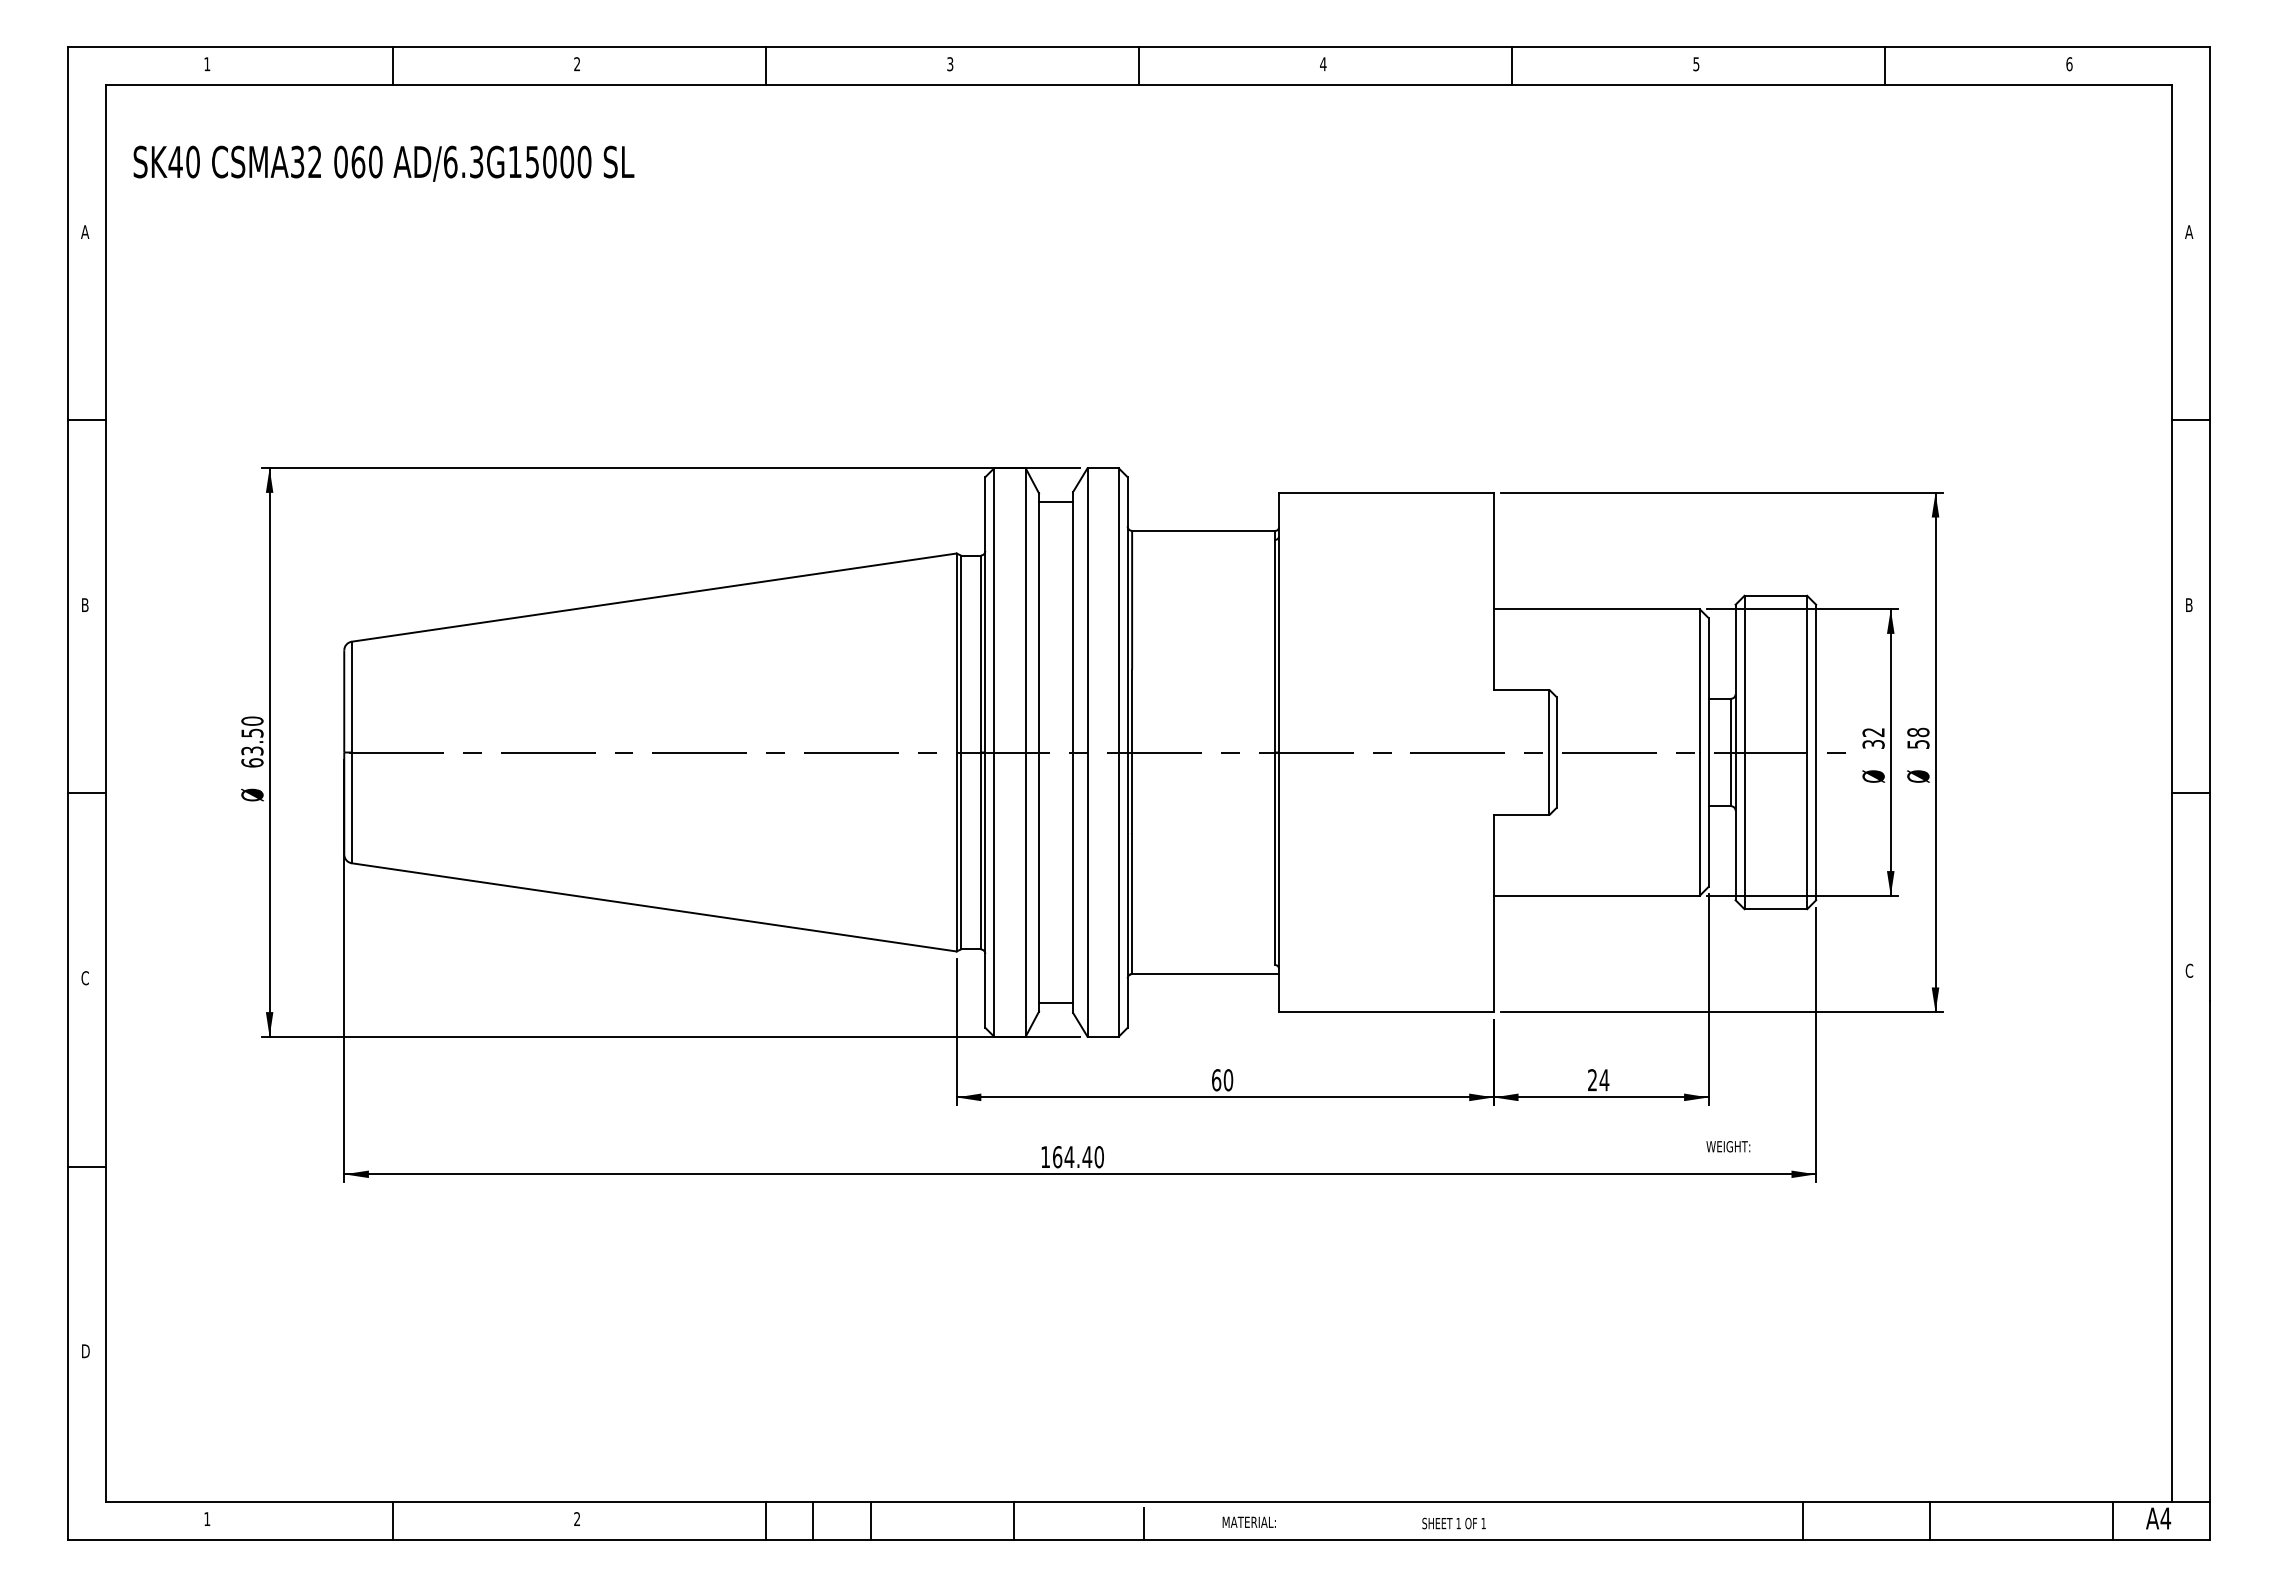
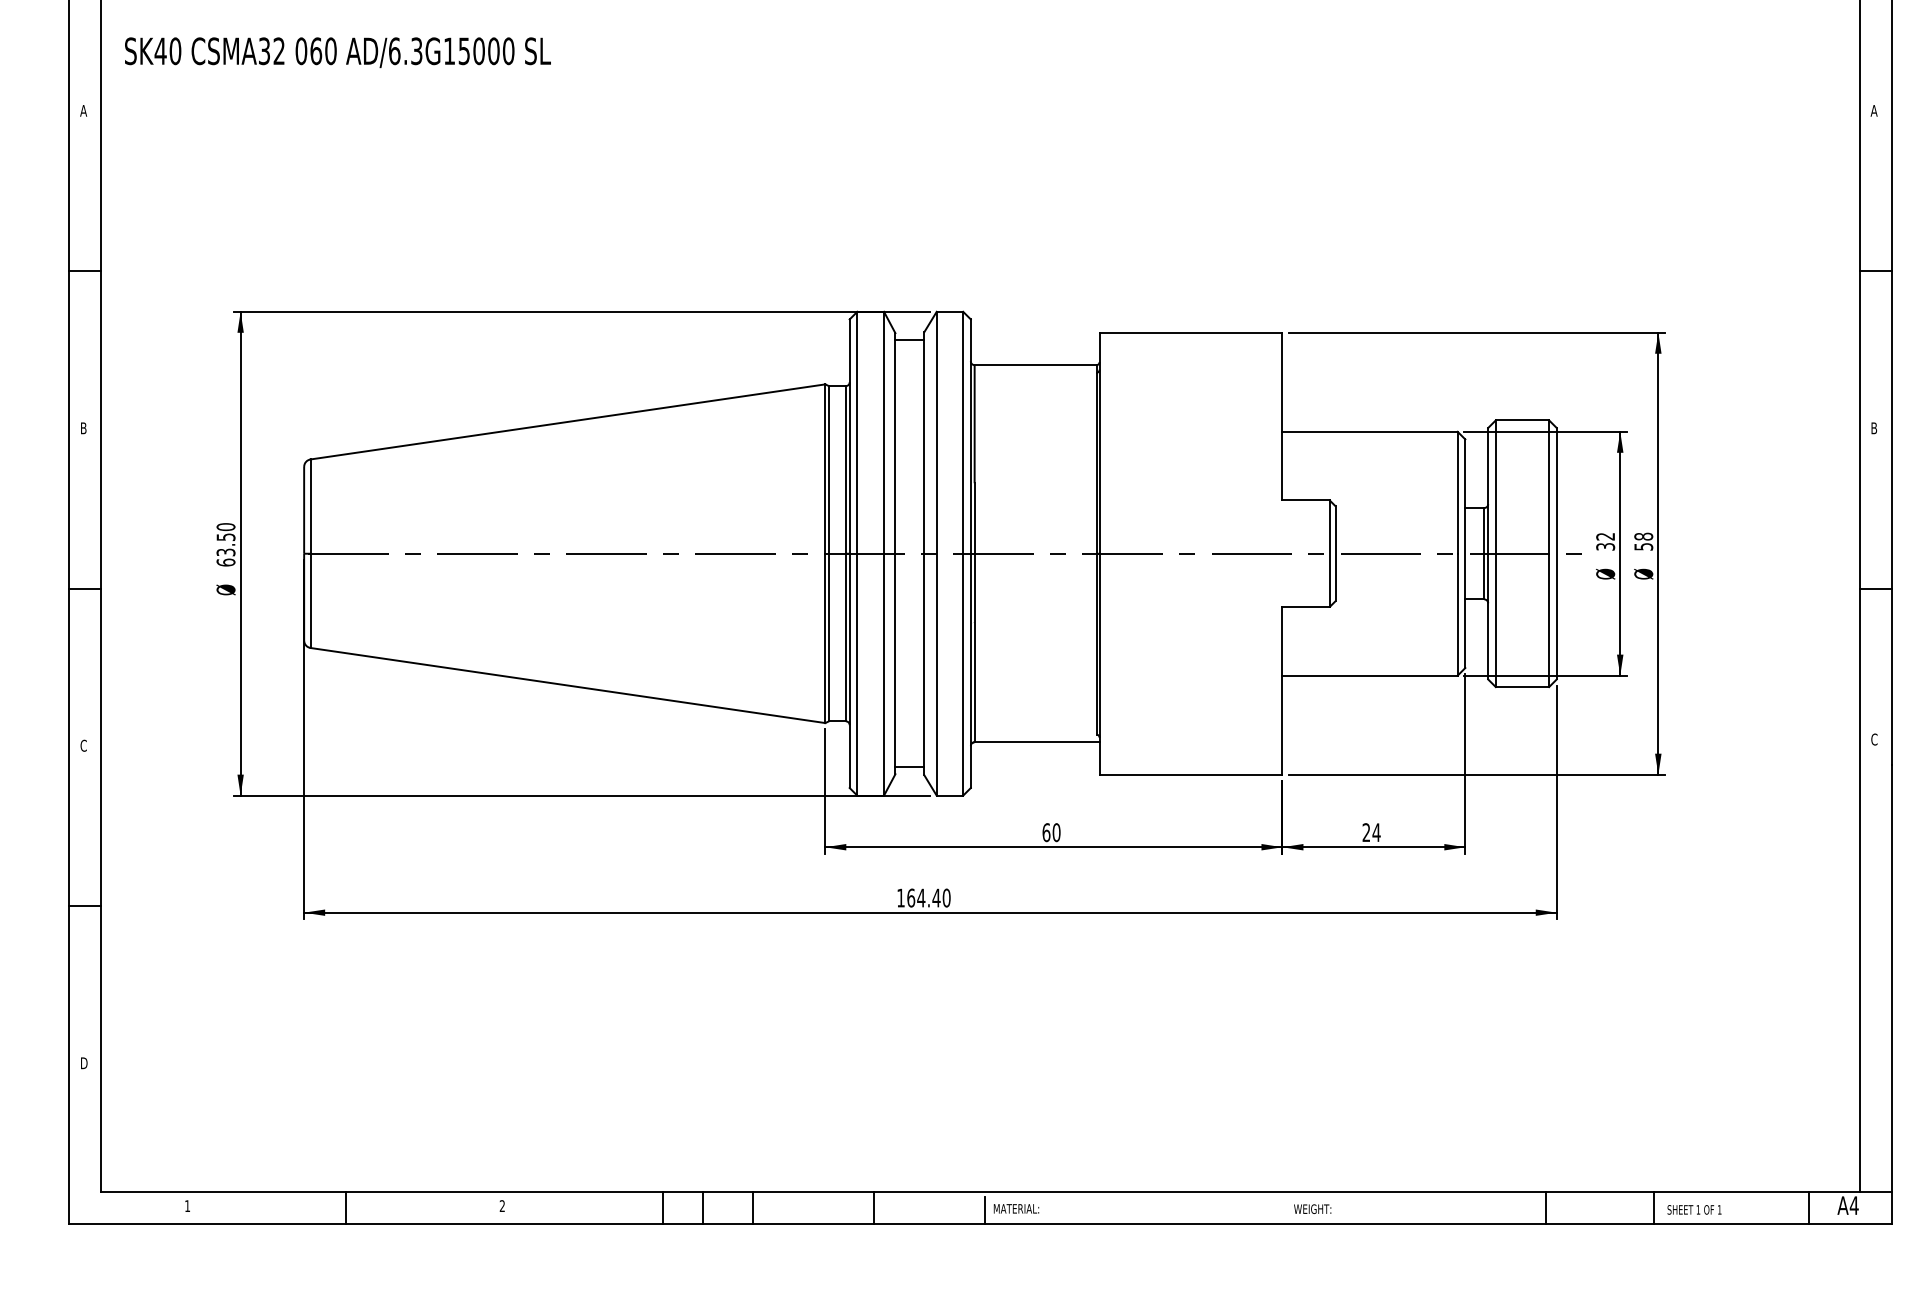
text: (1728, 1146) -> (1312, 1208), moved
text: (1248, 1521) -> (1015, 1208), moved
text: (1453, 1523) -> (1694, 1209), moved

